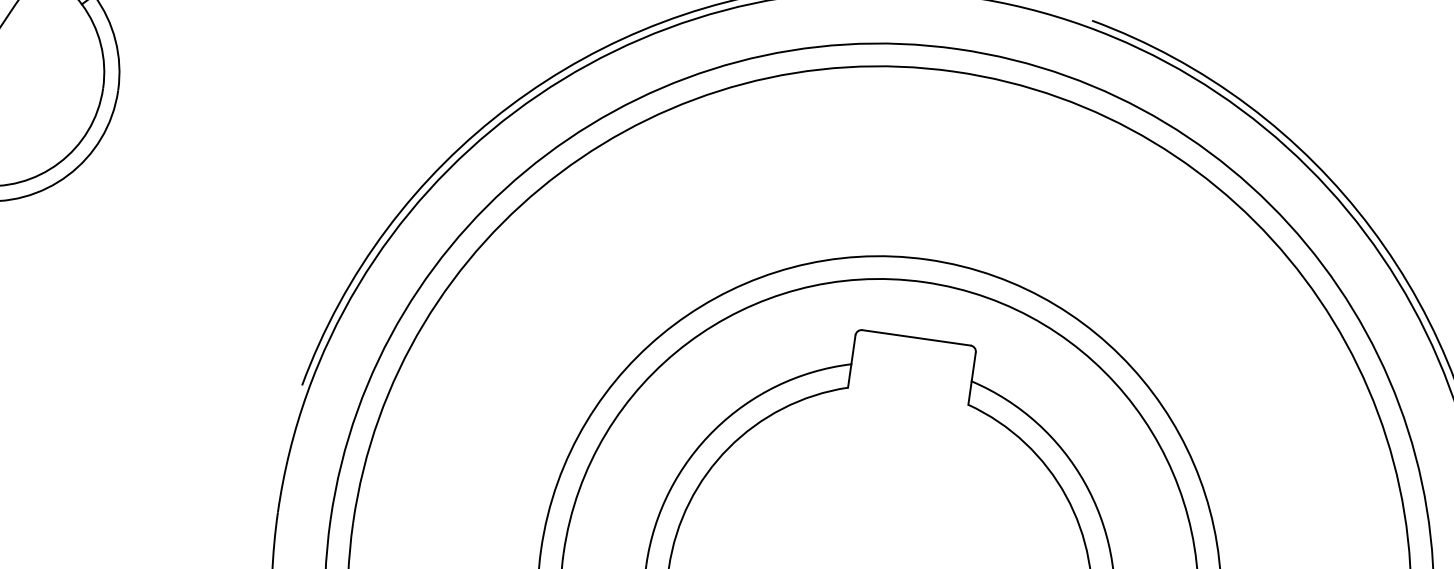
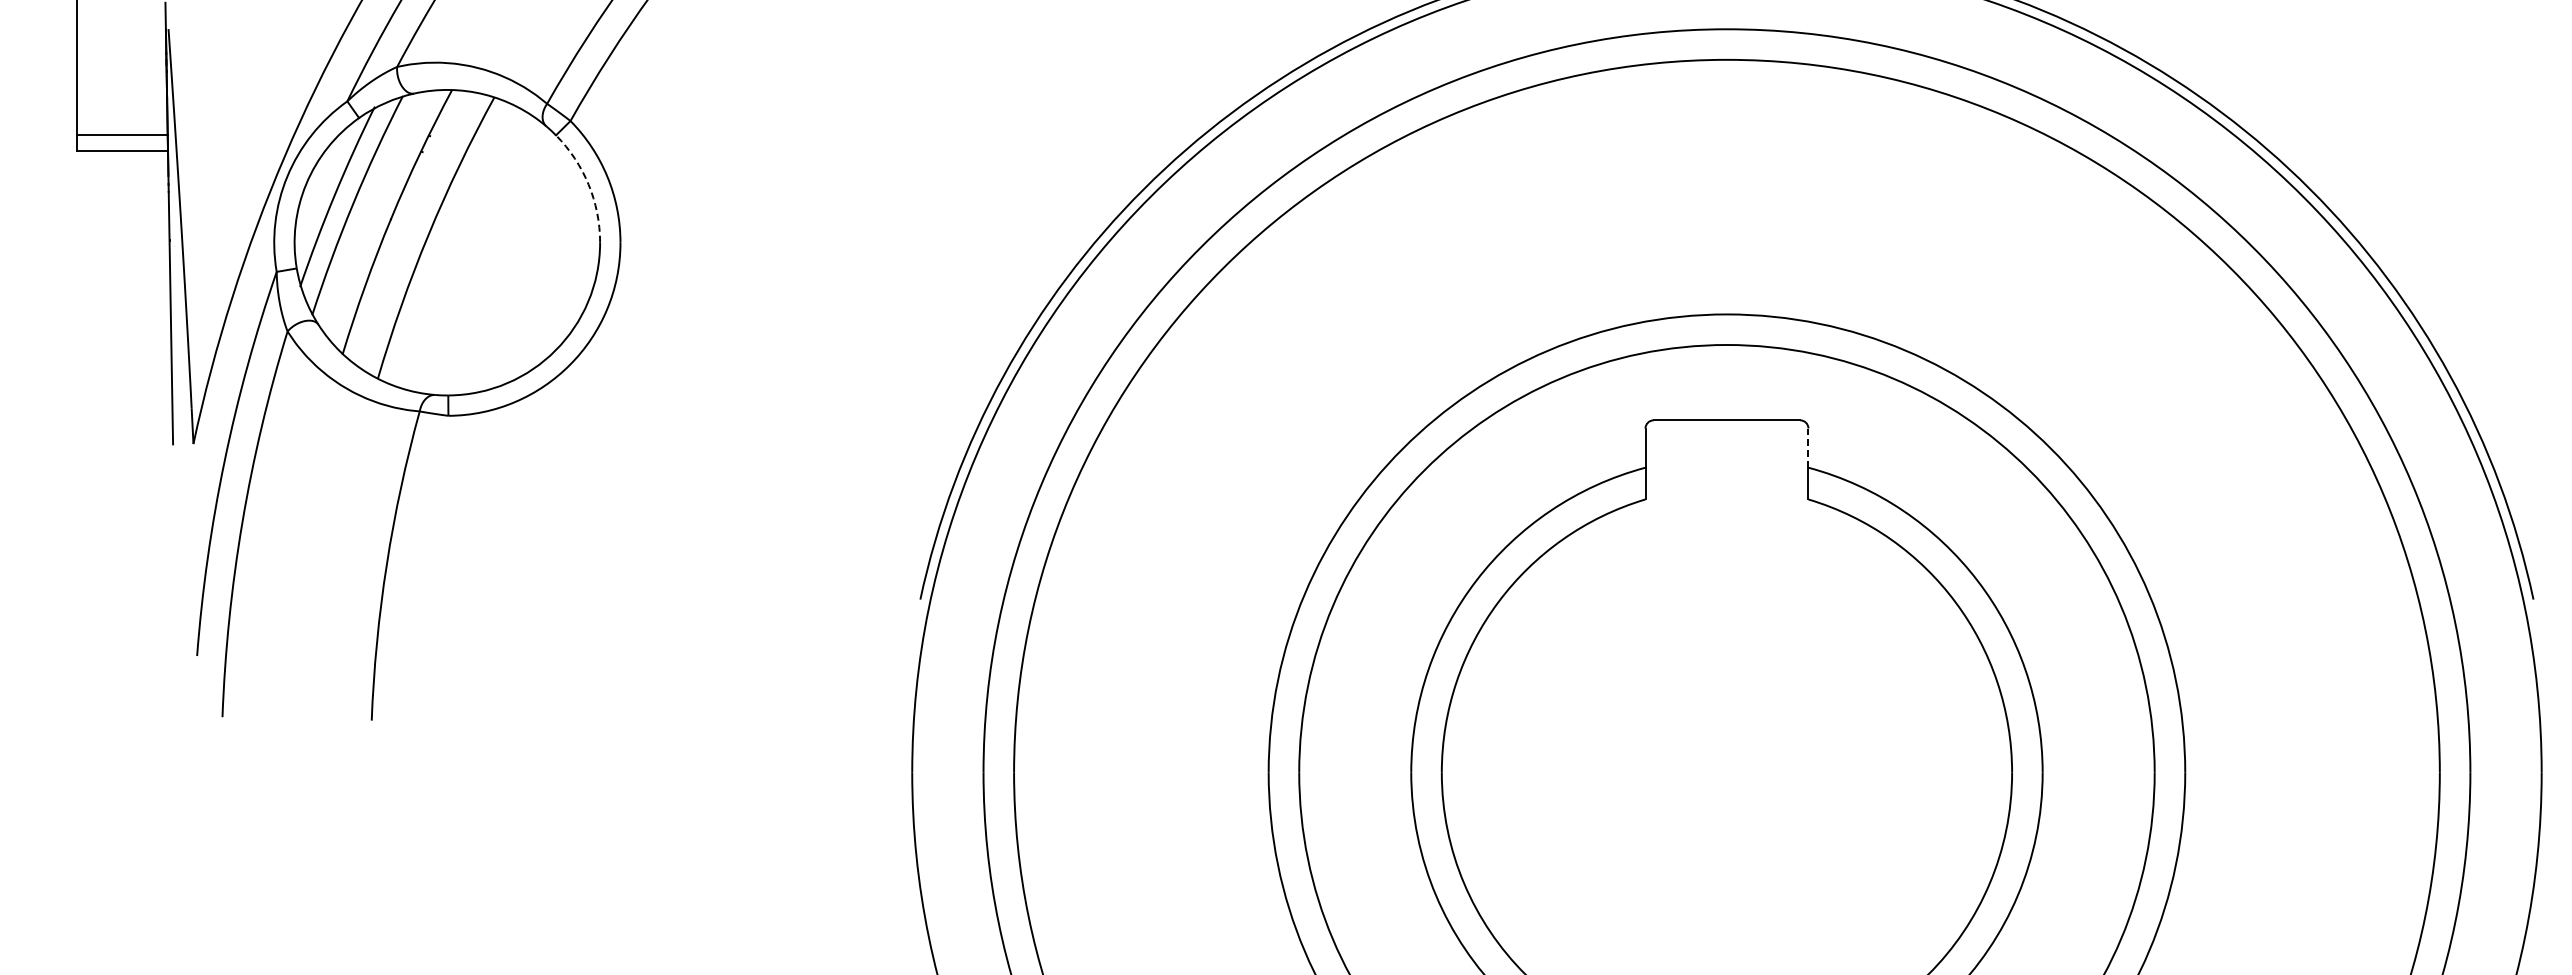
arc: (100, 44) -> (588, 184), solid -> dashed
line: (973, 367) -> (1808, 448), solid -> dashed

